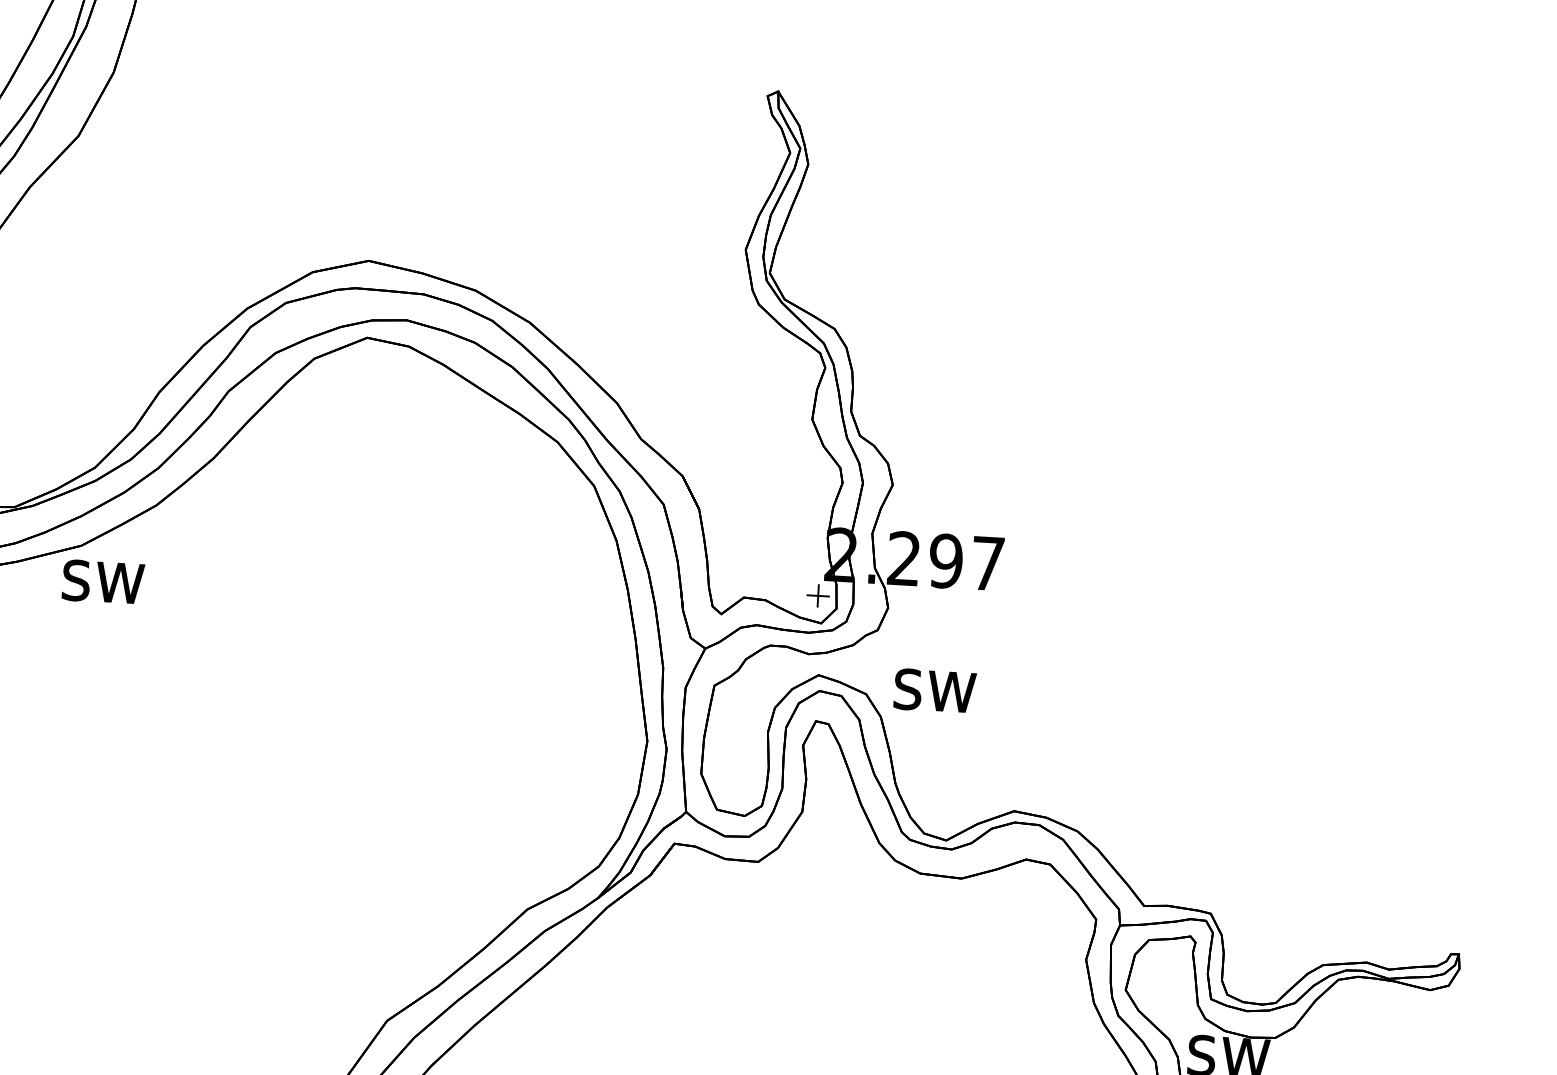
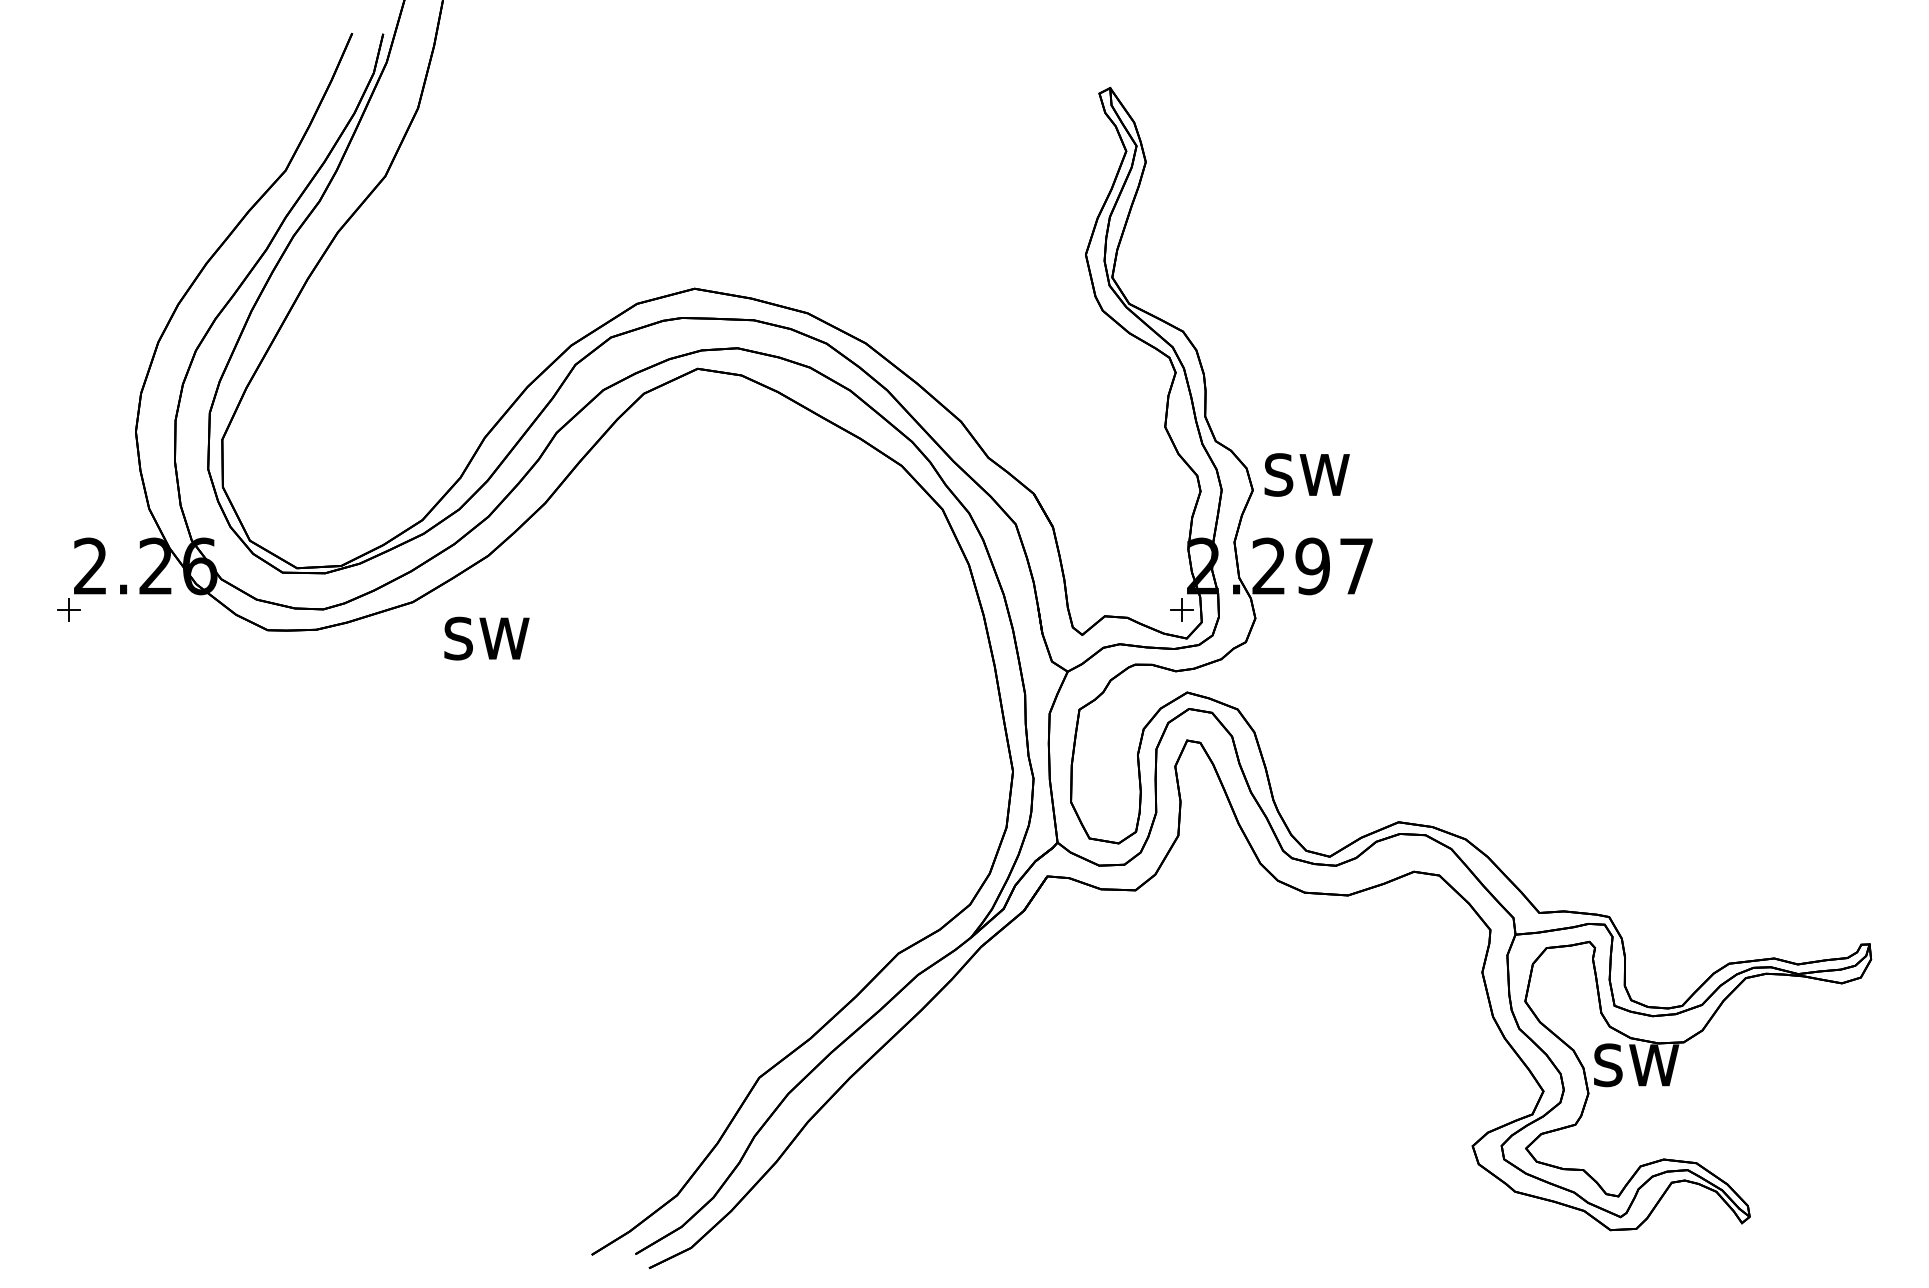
text: (102, 581) -> (486, 638), moved
text: (934, 690) -> (1306, 474), moved

